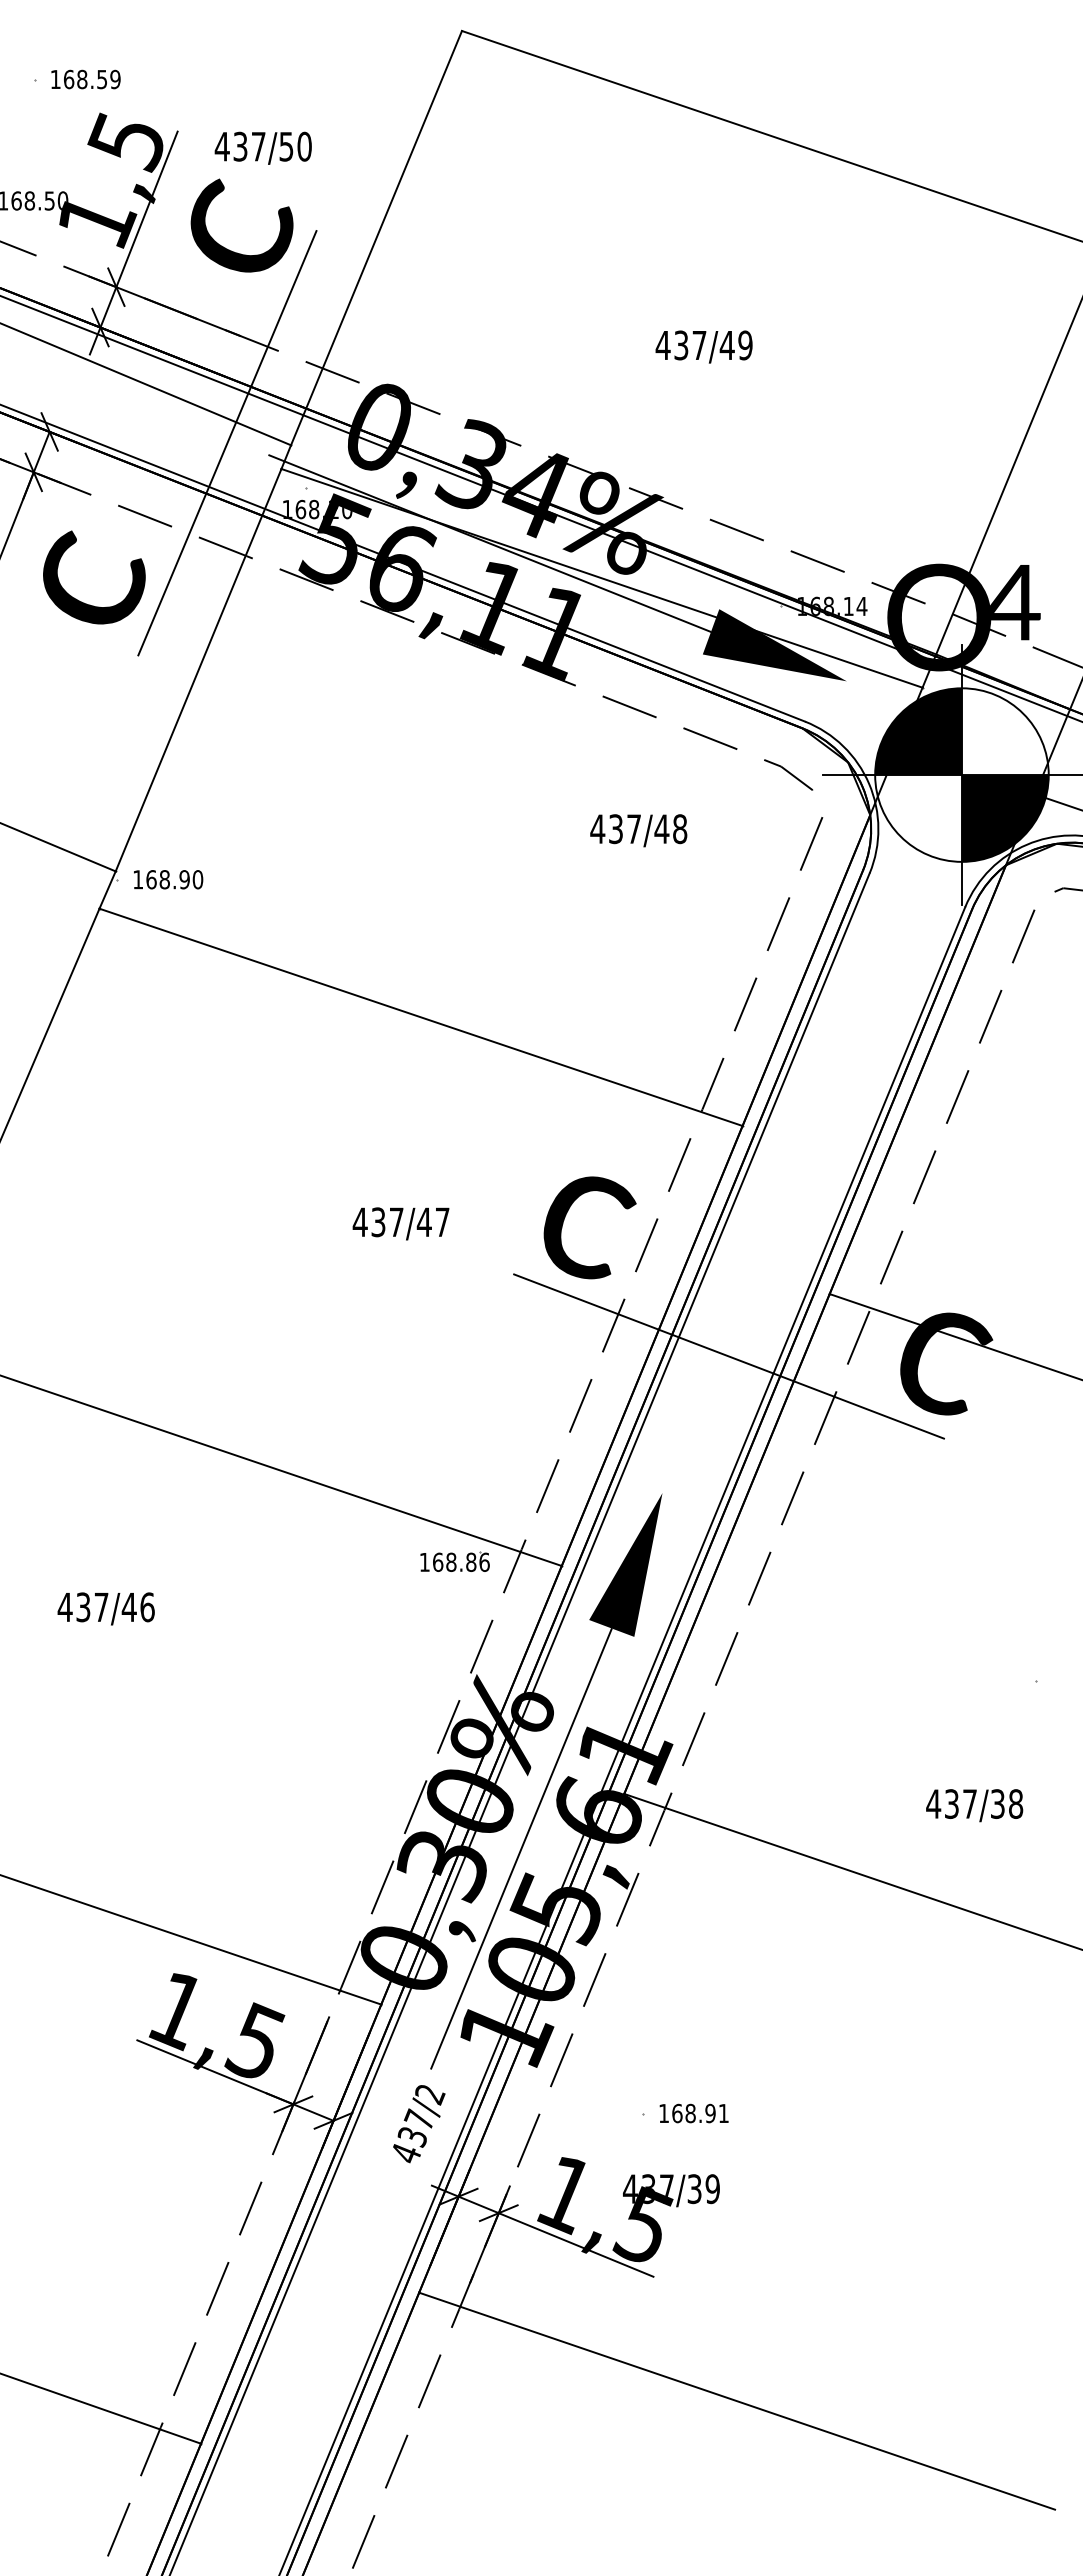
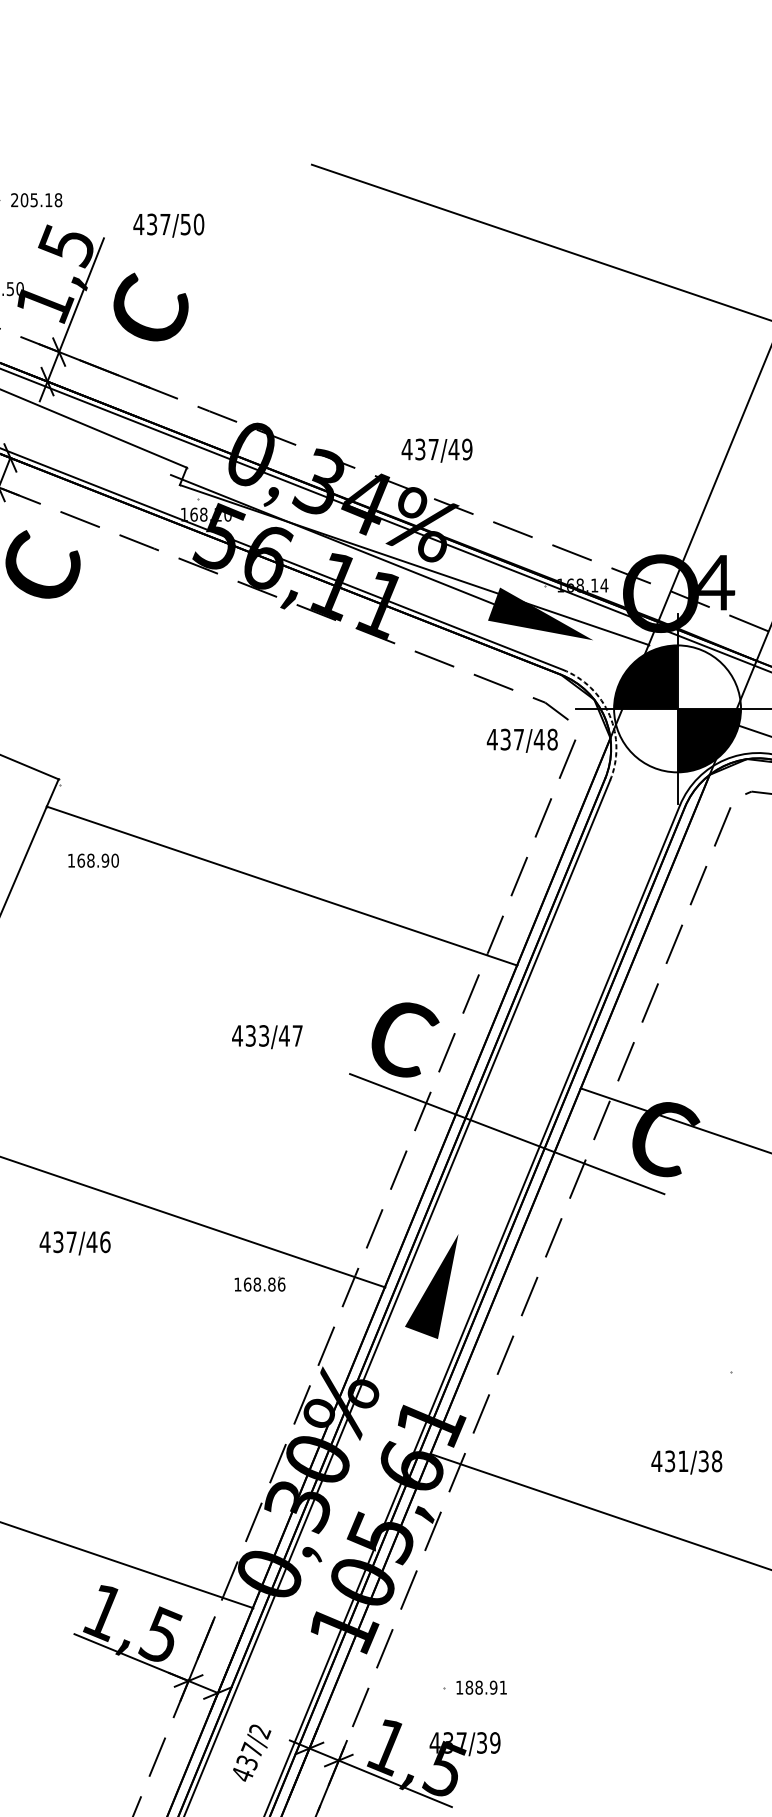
text: (85, 79) -> (36, 200), 168.59 -> 205.18
text: (262, 147) -> (168, 225), moved
line: (376, 238) -> (249, 316), removed
text: (703, 346) -> (436, 450), moved
line: (227, 443) -> (140, 466), removed
line: (198, 670) -> (119, 632), removed
arc: (869, 783) -> (609, 715), solid -> dashed
text: (638, 830) -> (522, 740), moved
text: (168, 879) -> (93, 860), moved
text: (396, 1222) -> (264, 1036), 437/47 -> 433/47
part: (454, 1561) -> (259, 1283), moved
text: (105, 1608) -> (74, 1243), moved
text: (969, 1803) -> (683, 1460), 437/38 -> 431/38
line: (521, 1848) -> (355, 1493), removed
text: (677, 2113) -> (469, 1687), 168.91 -> 188.91
text: (419, 2124) -> (252, 1753), moved

